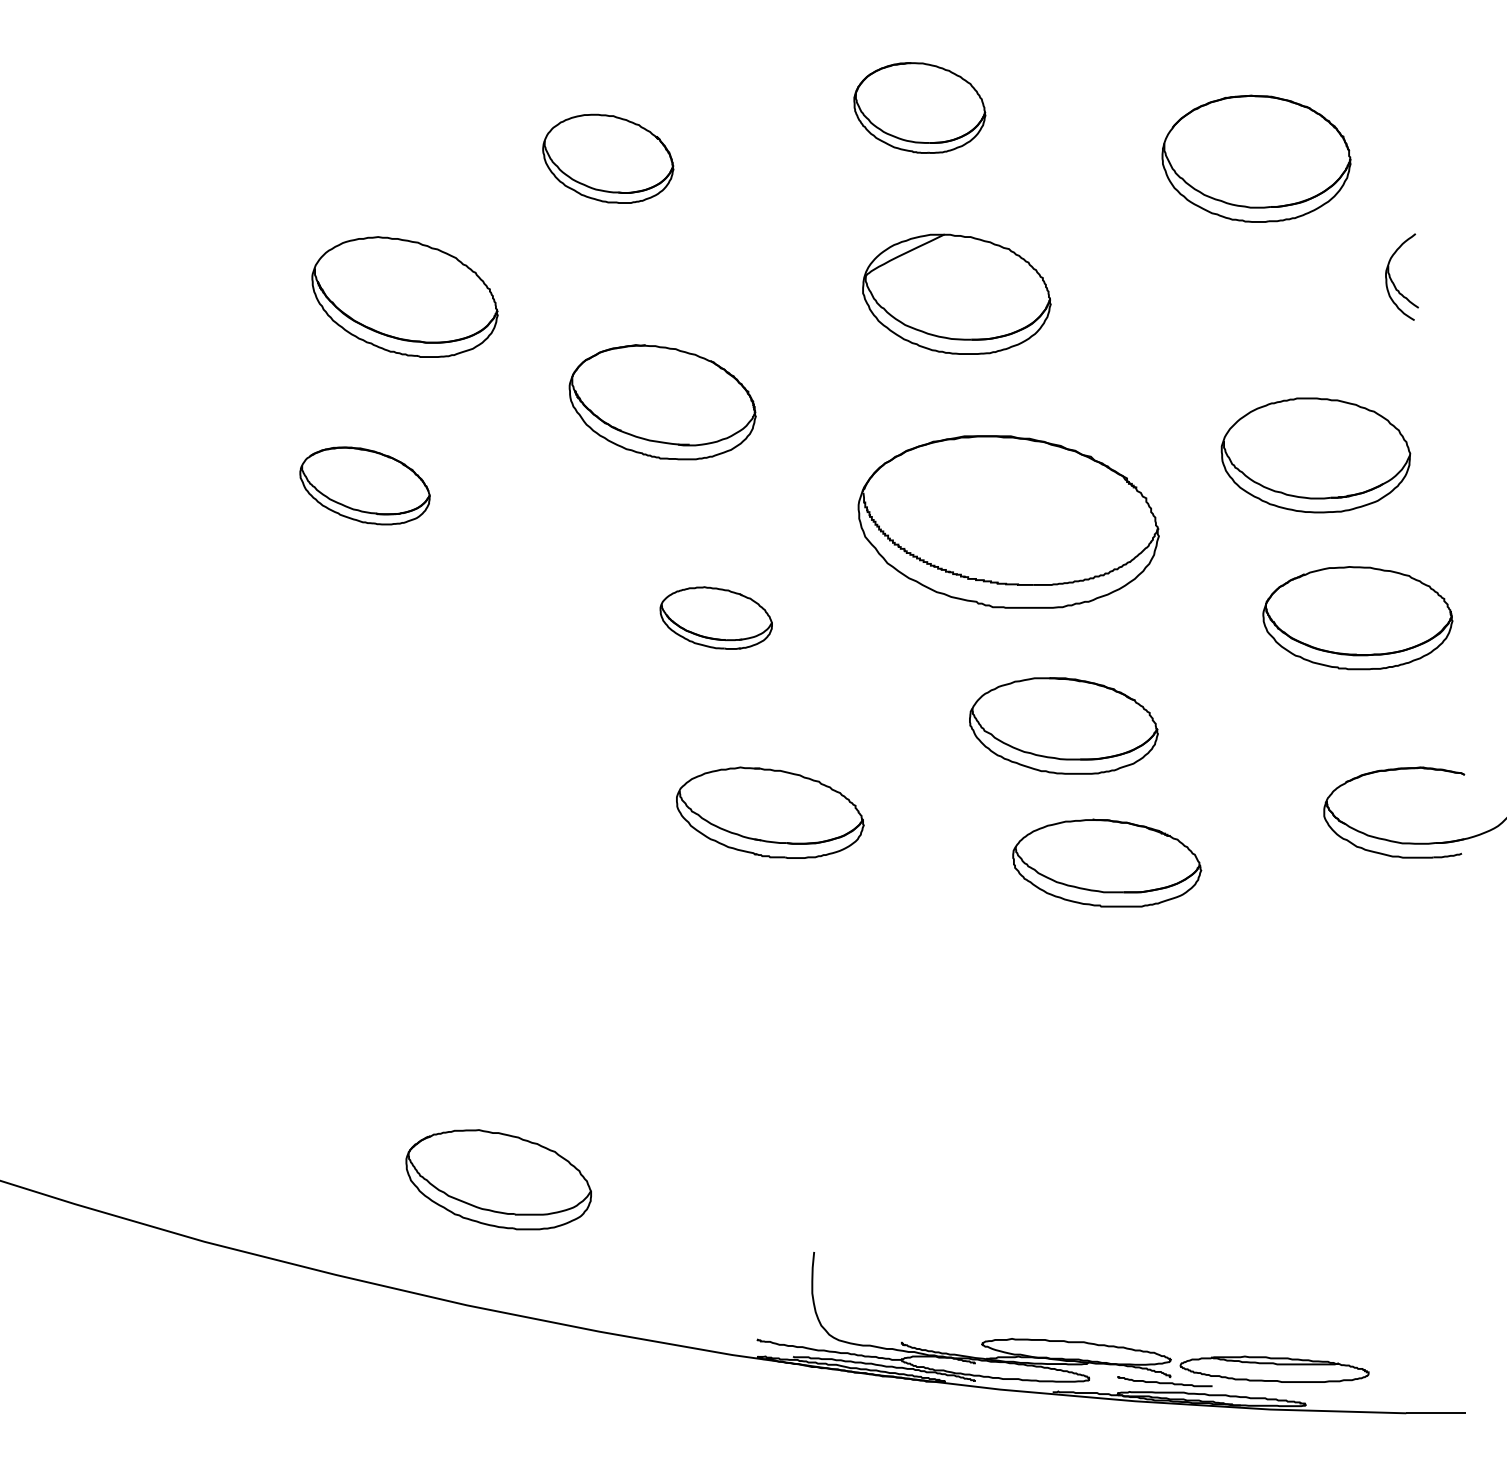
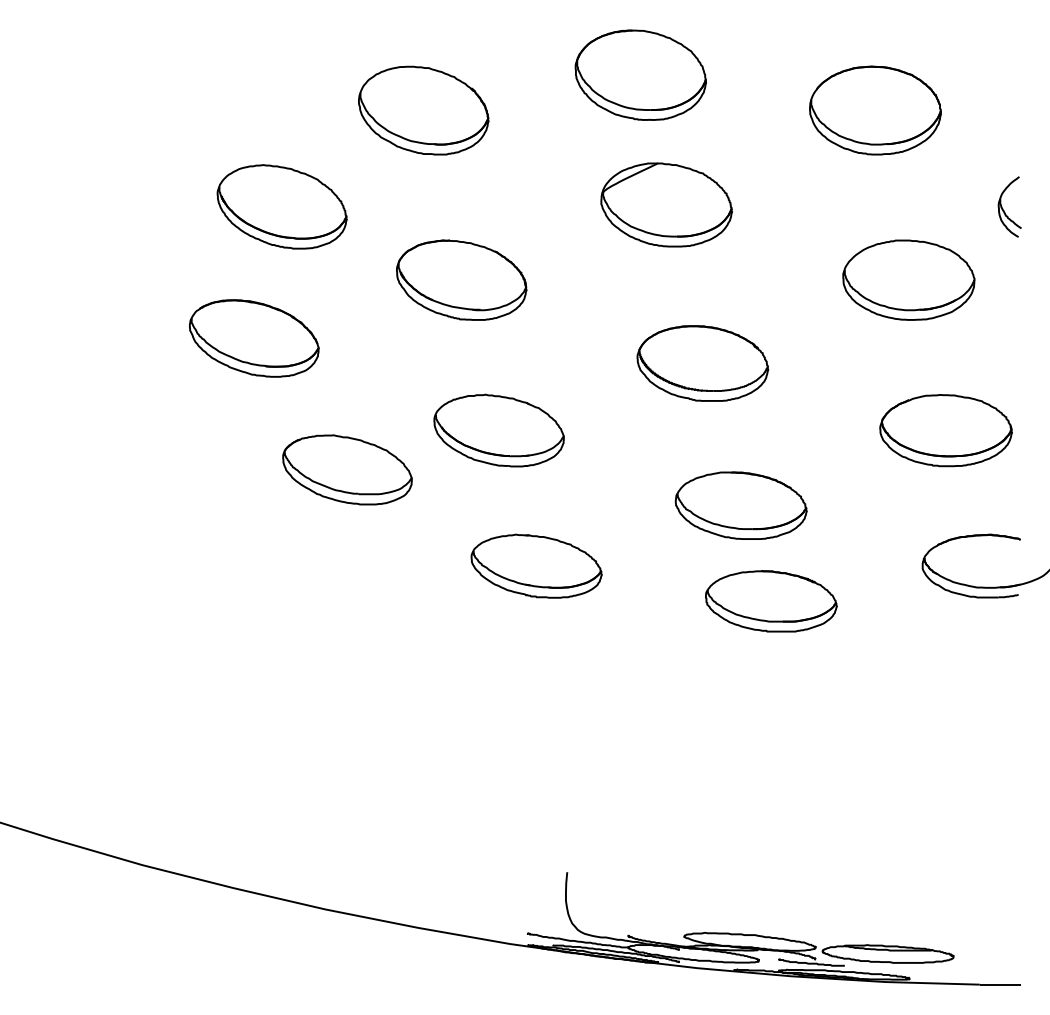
part: (919, 107) -> (640, 74), size x1.43
part: (607, 158) -> (423, 110), size x1.43
part: (1392, 279) -> (1003, 208), moved
part: (1315, 454) -> (908, 279), moved
part: (365, 485) -> (254, 338), size x1.43
part: (1008, 521) -> (702, 363), size x0.62
part: (715, 617) -> (498, 430), size x1.67
part: (498, 1179) -> (347, 469), moved

